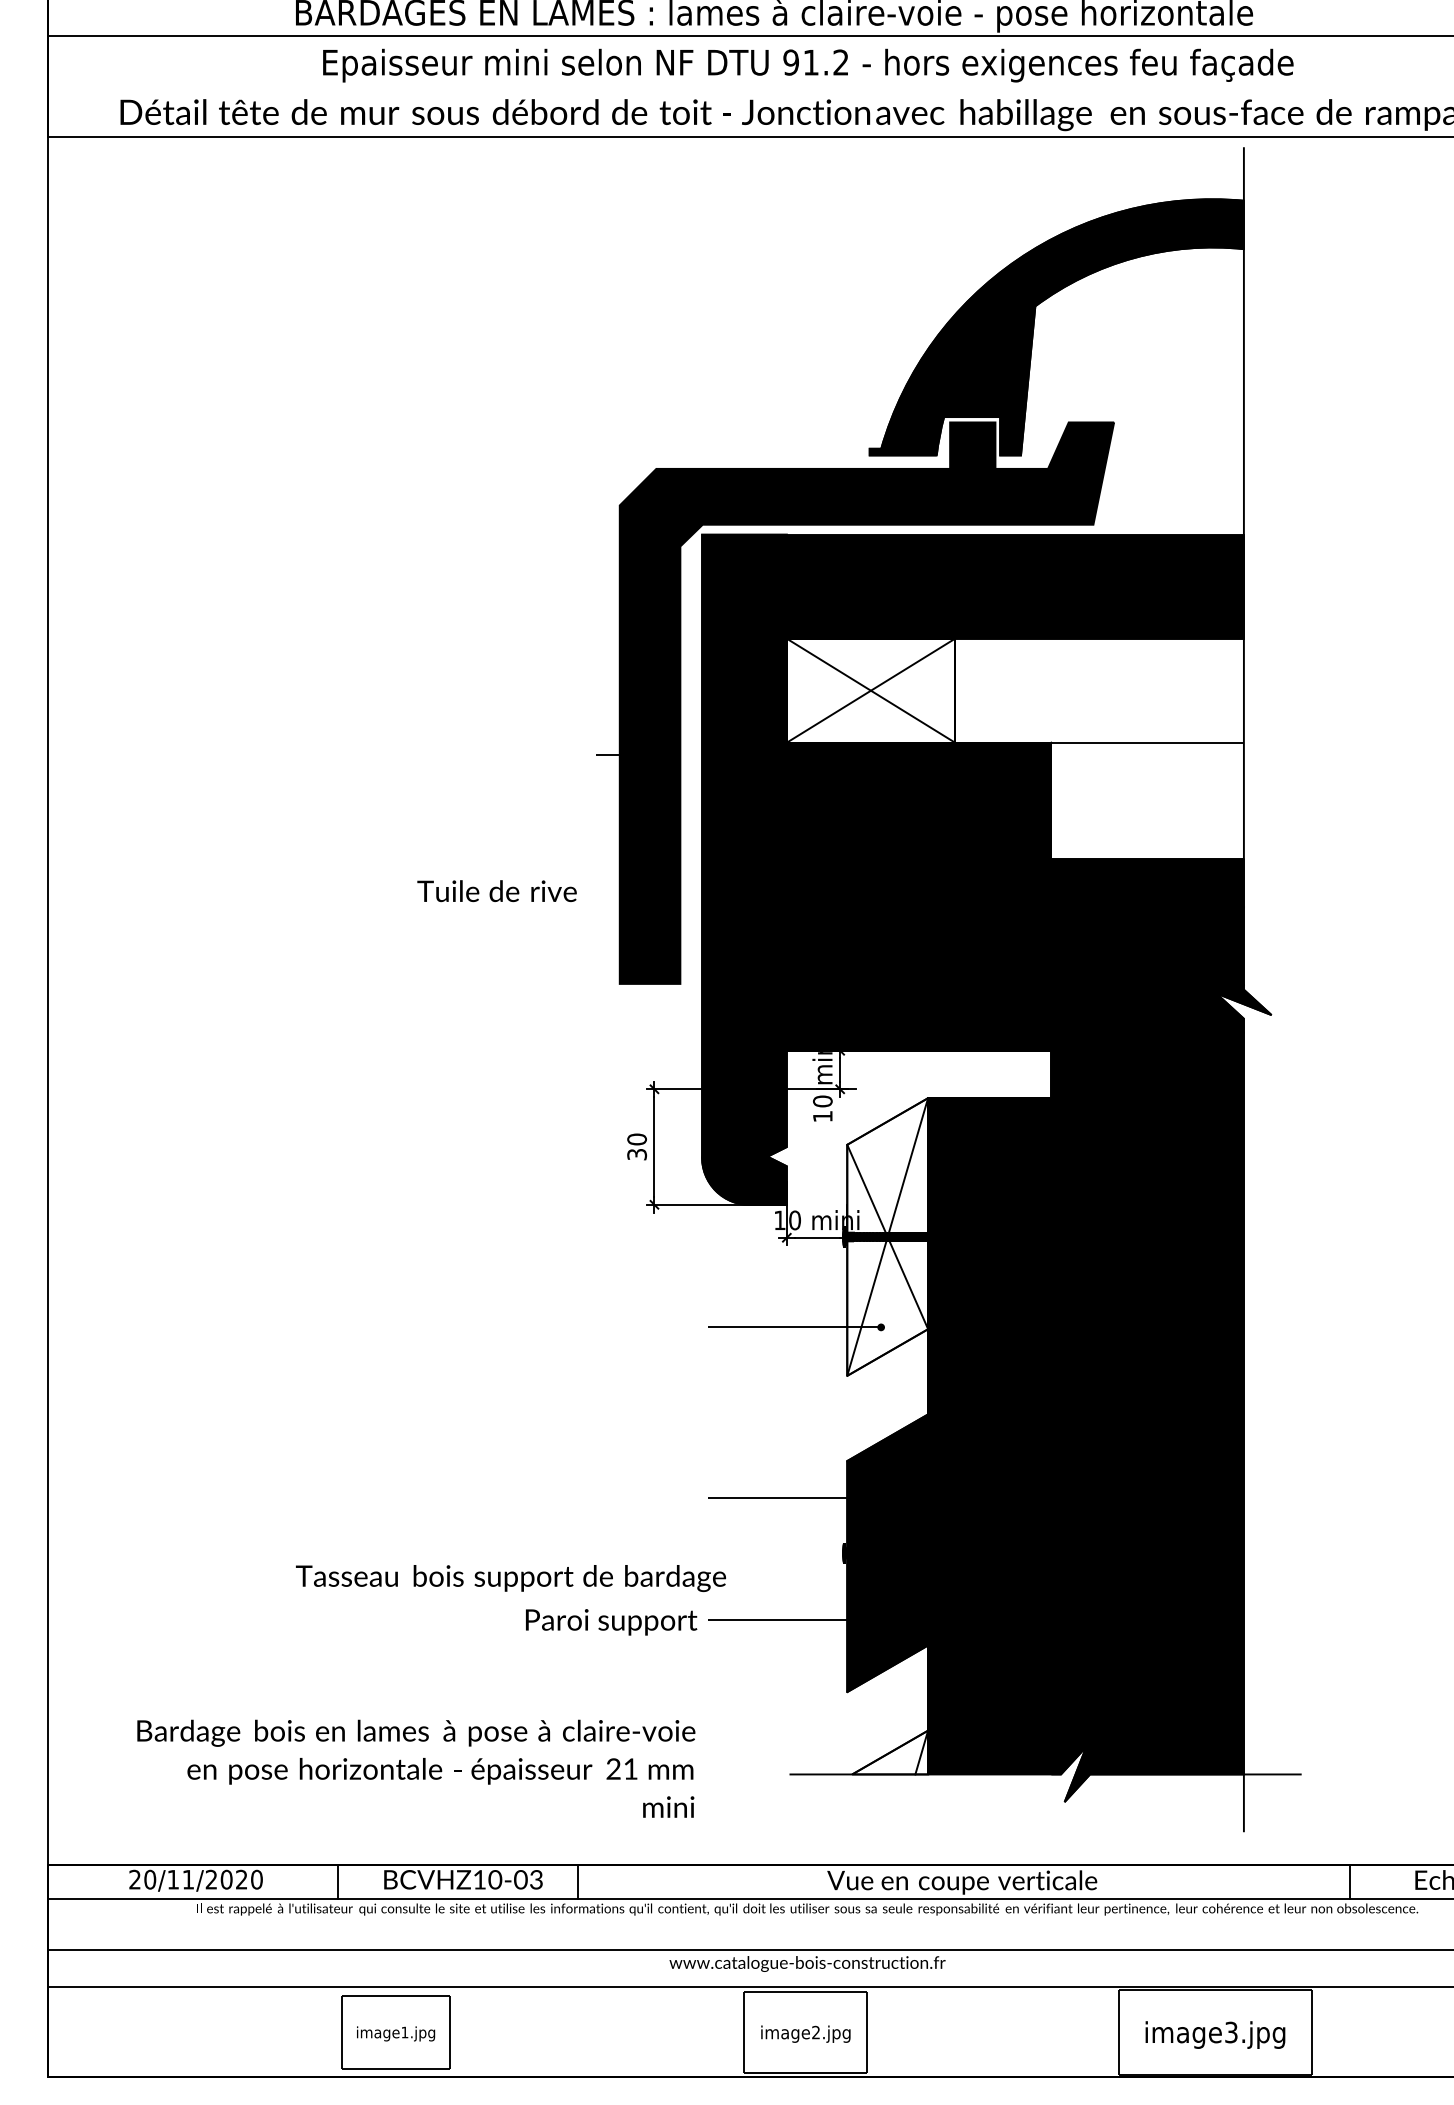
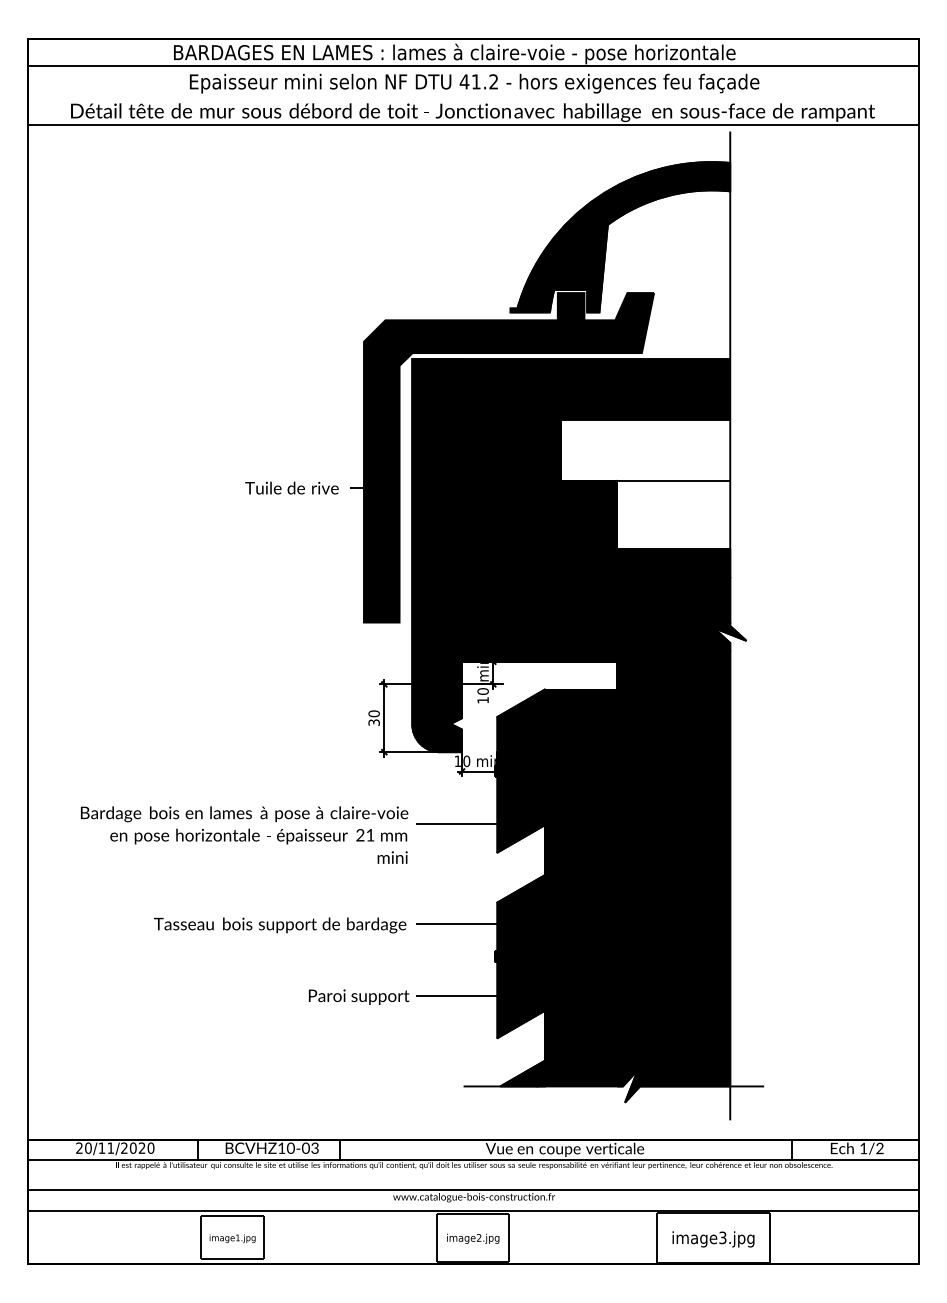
text: (791, 61) -> (464, 81), 91.2 -> 41.2
fill: (871, 689) -> (511, 449), added
text: (496, 890) -> (291, 487), moved
fill: (886, 1236) -> (520, 770), added
text: (511, 1578) -> (280, 925), moved
fill: (889, 1752) -> (522, 1073), added
text: (416, 1767) -> (244, 834), moved

